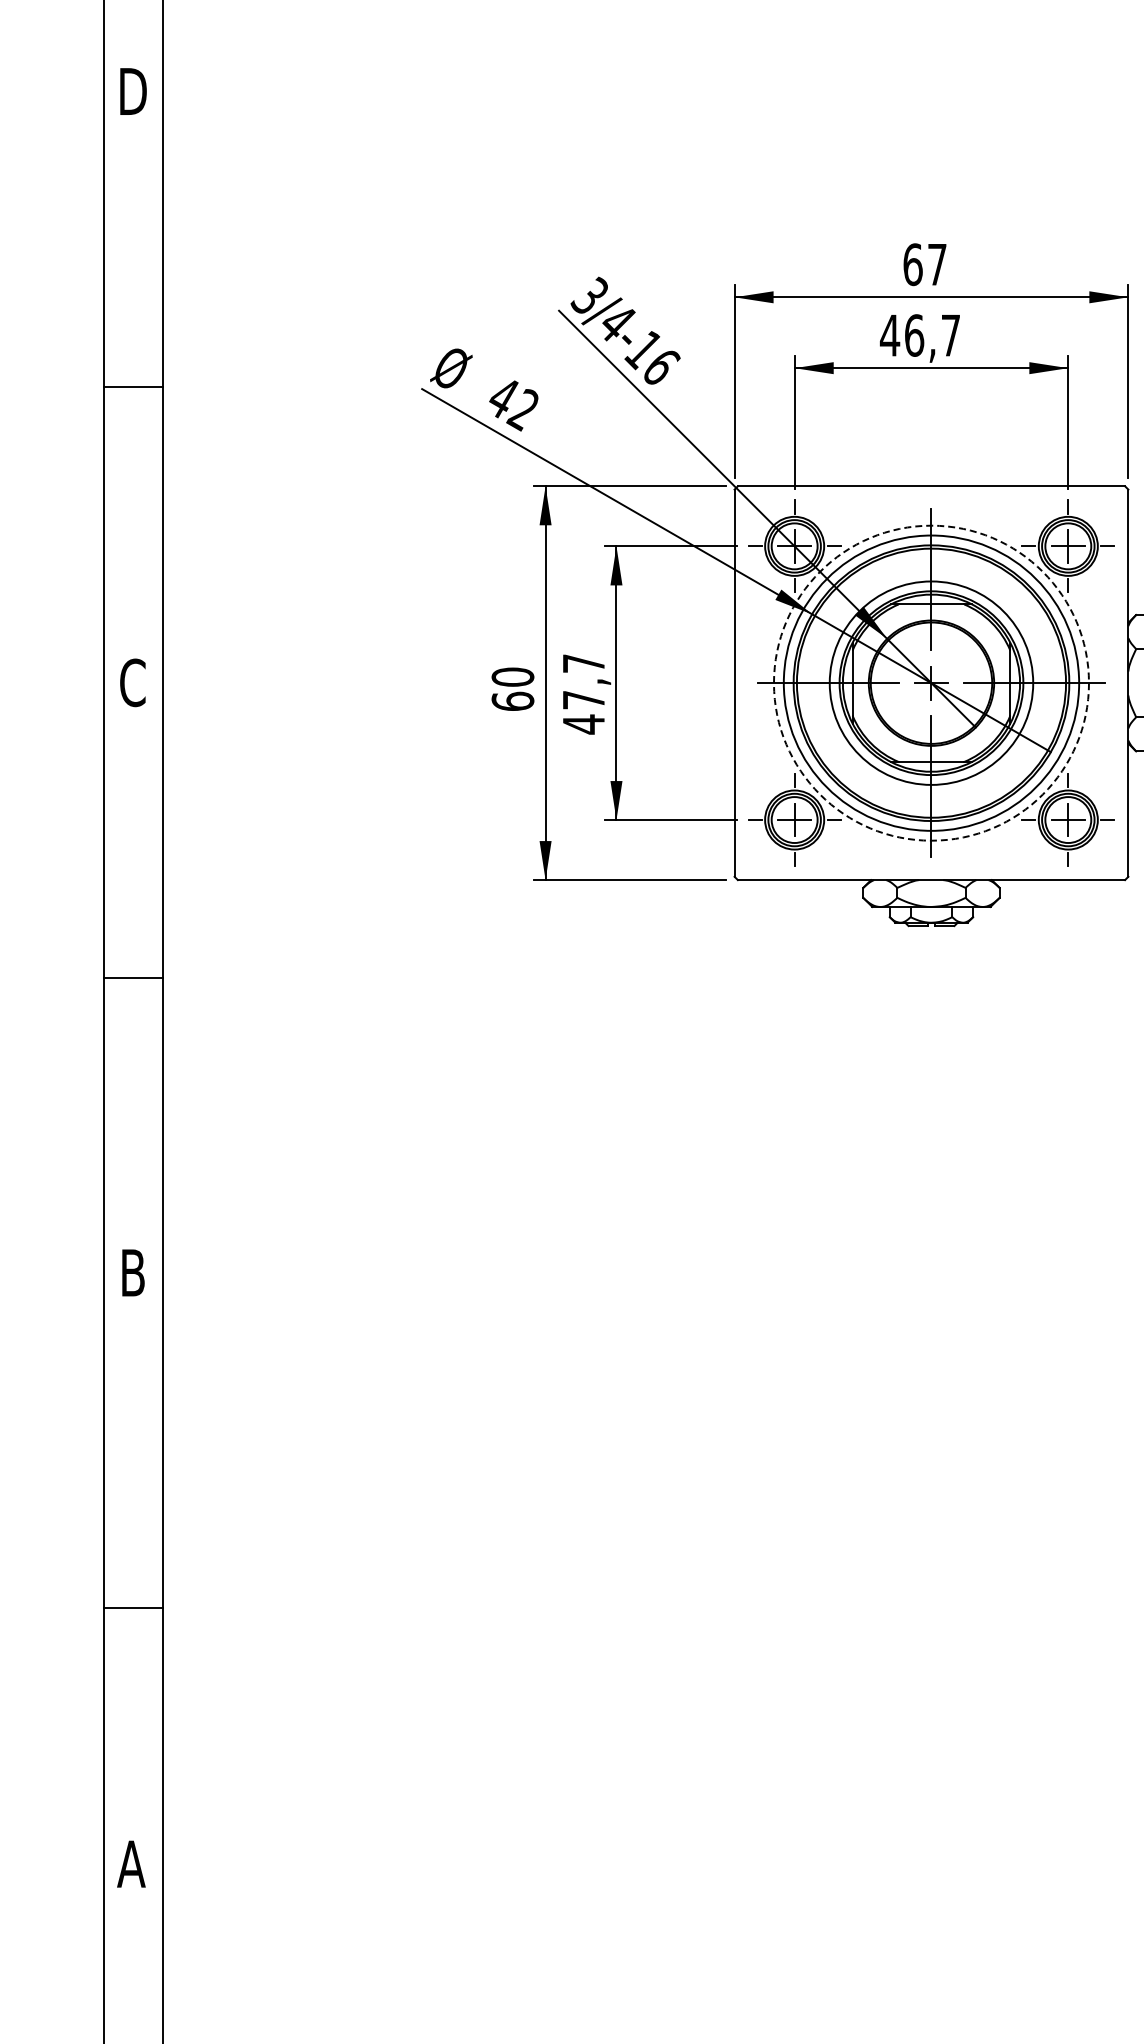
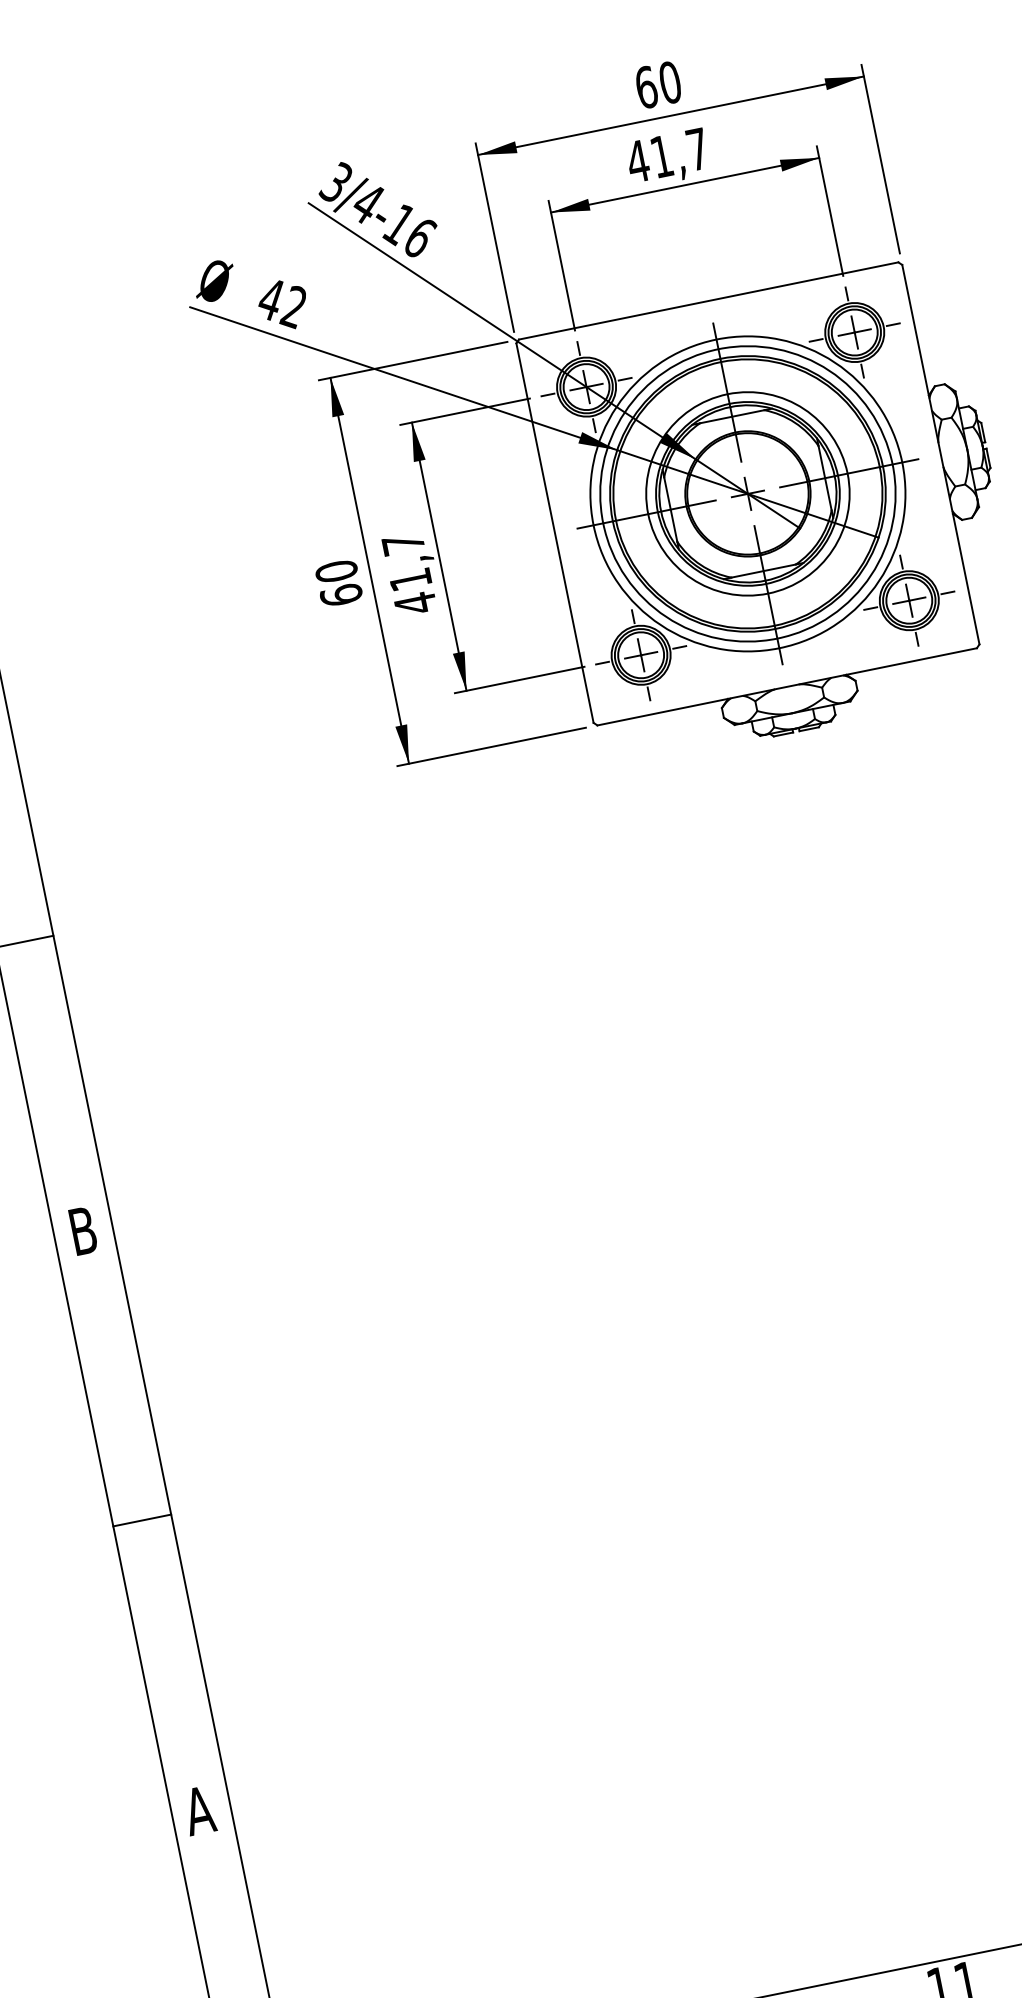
text: (936, 264) -> (669, 82), 67 -> 60
text: (914, 335) -> (661, 156), 46,7 -> 41,7
circle: (930, 682) -> (746, 493), dashed -> solid
text: (583, 700) -> (410, 580), 47,7 -> 41,7
line: (132, 1608) -> (141, 1520), moved

